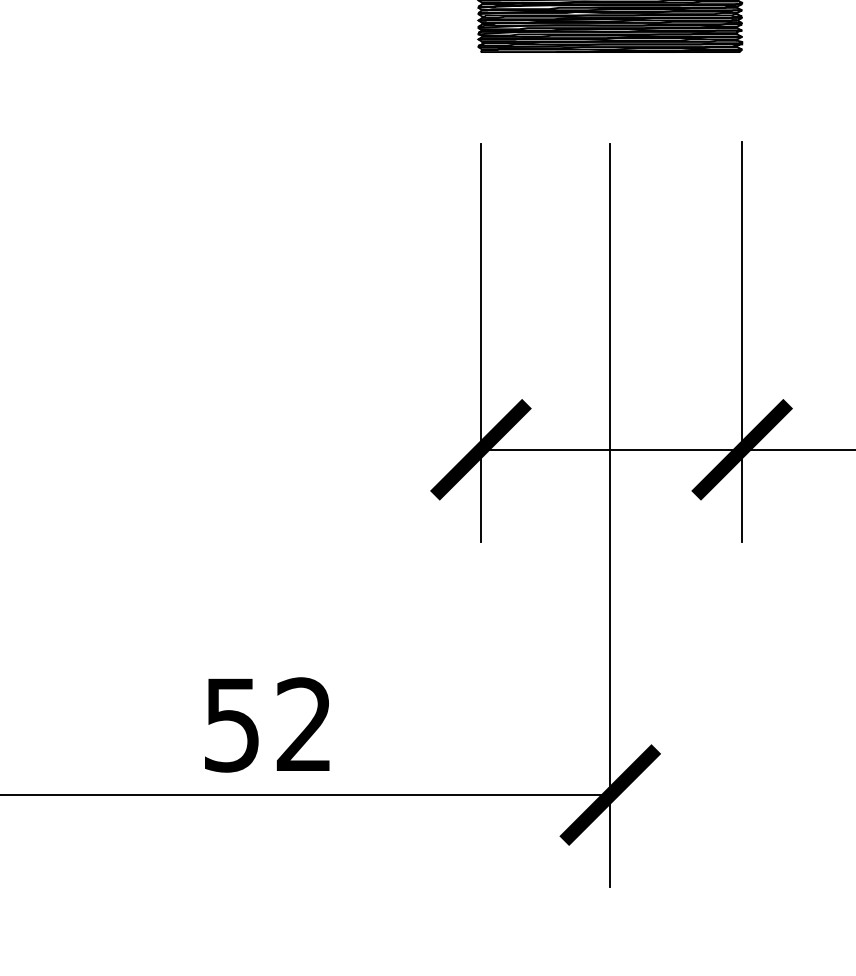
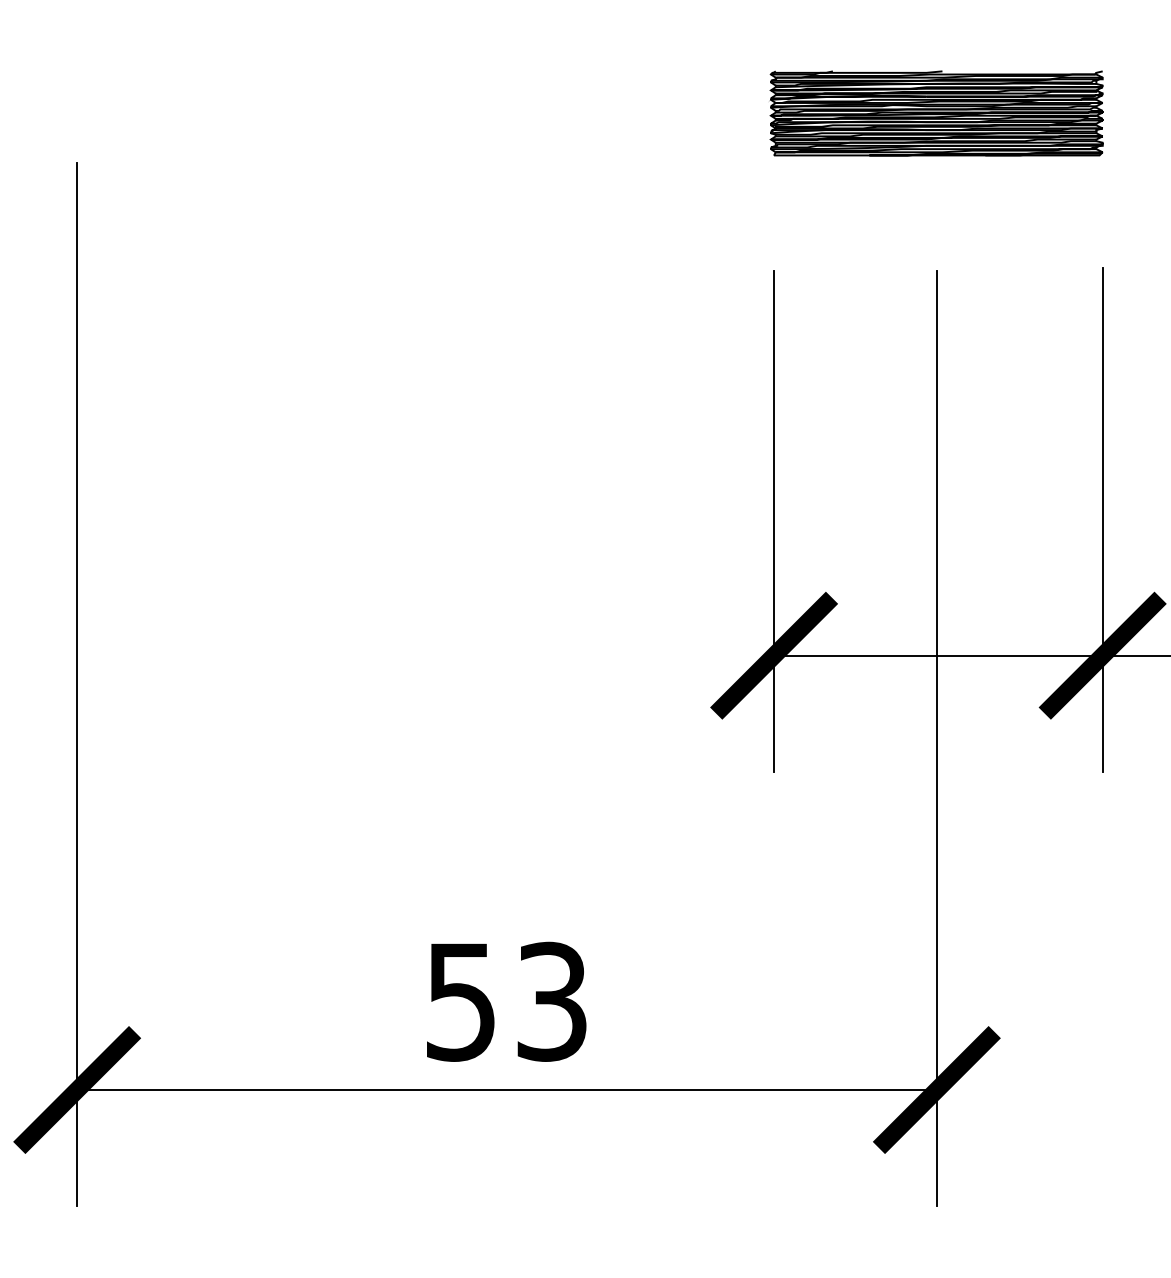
text: (303, 724) -> (551, 1001), 52 -> 53

